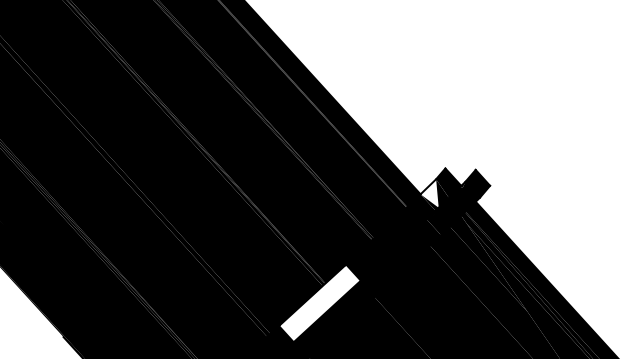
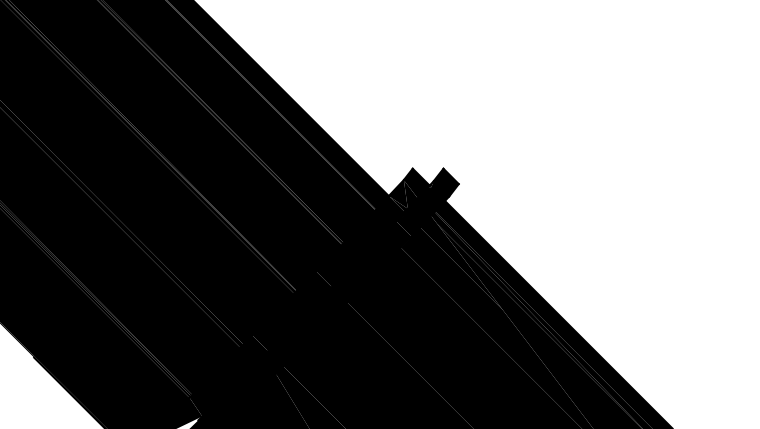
fill: (429, 193) -> (397, 194), added
fill: (319, 303) -> (291, 311), added

